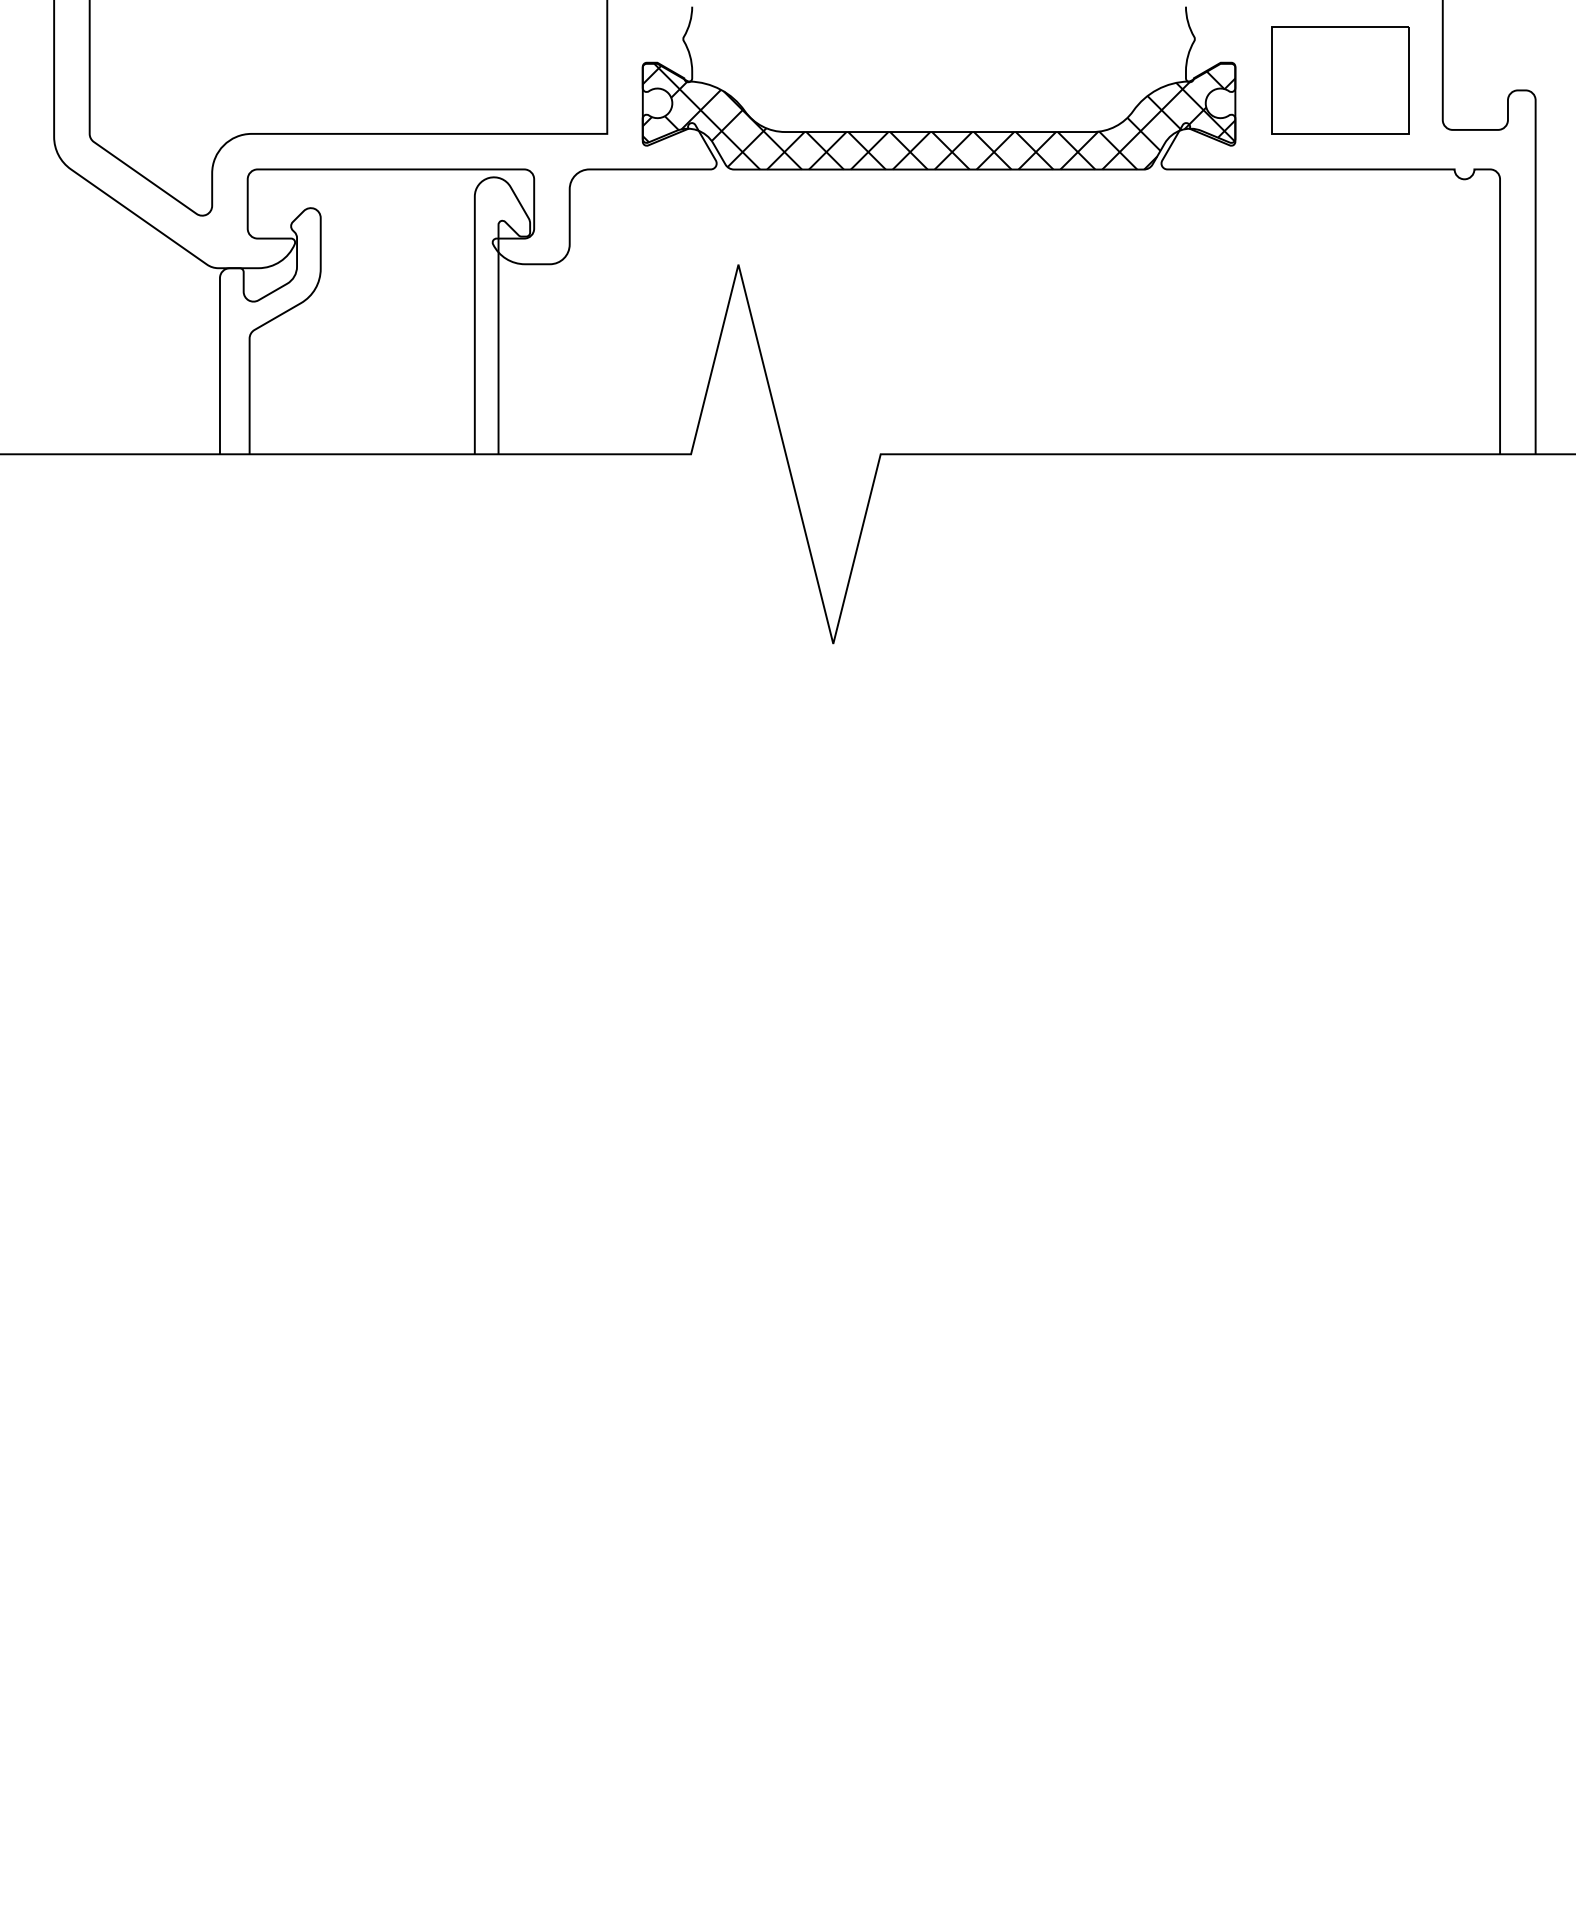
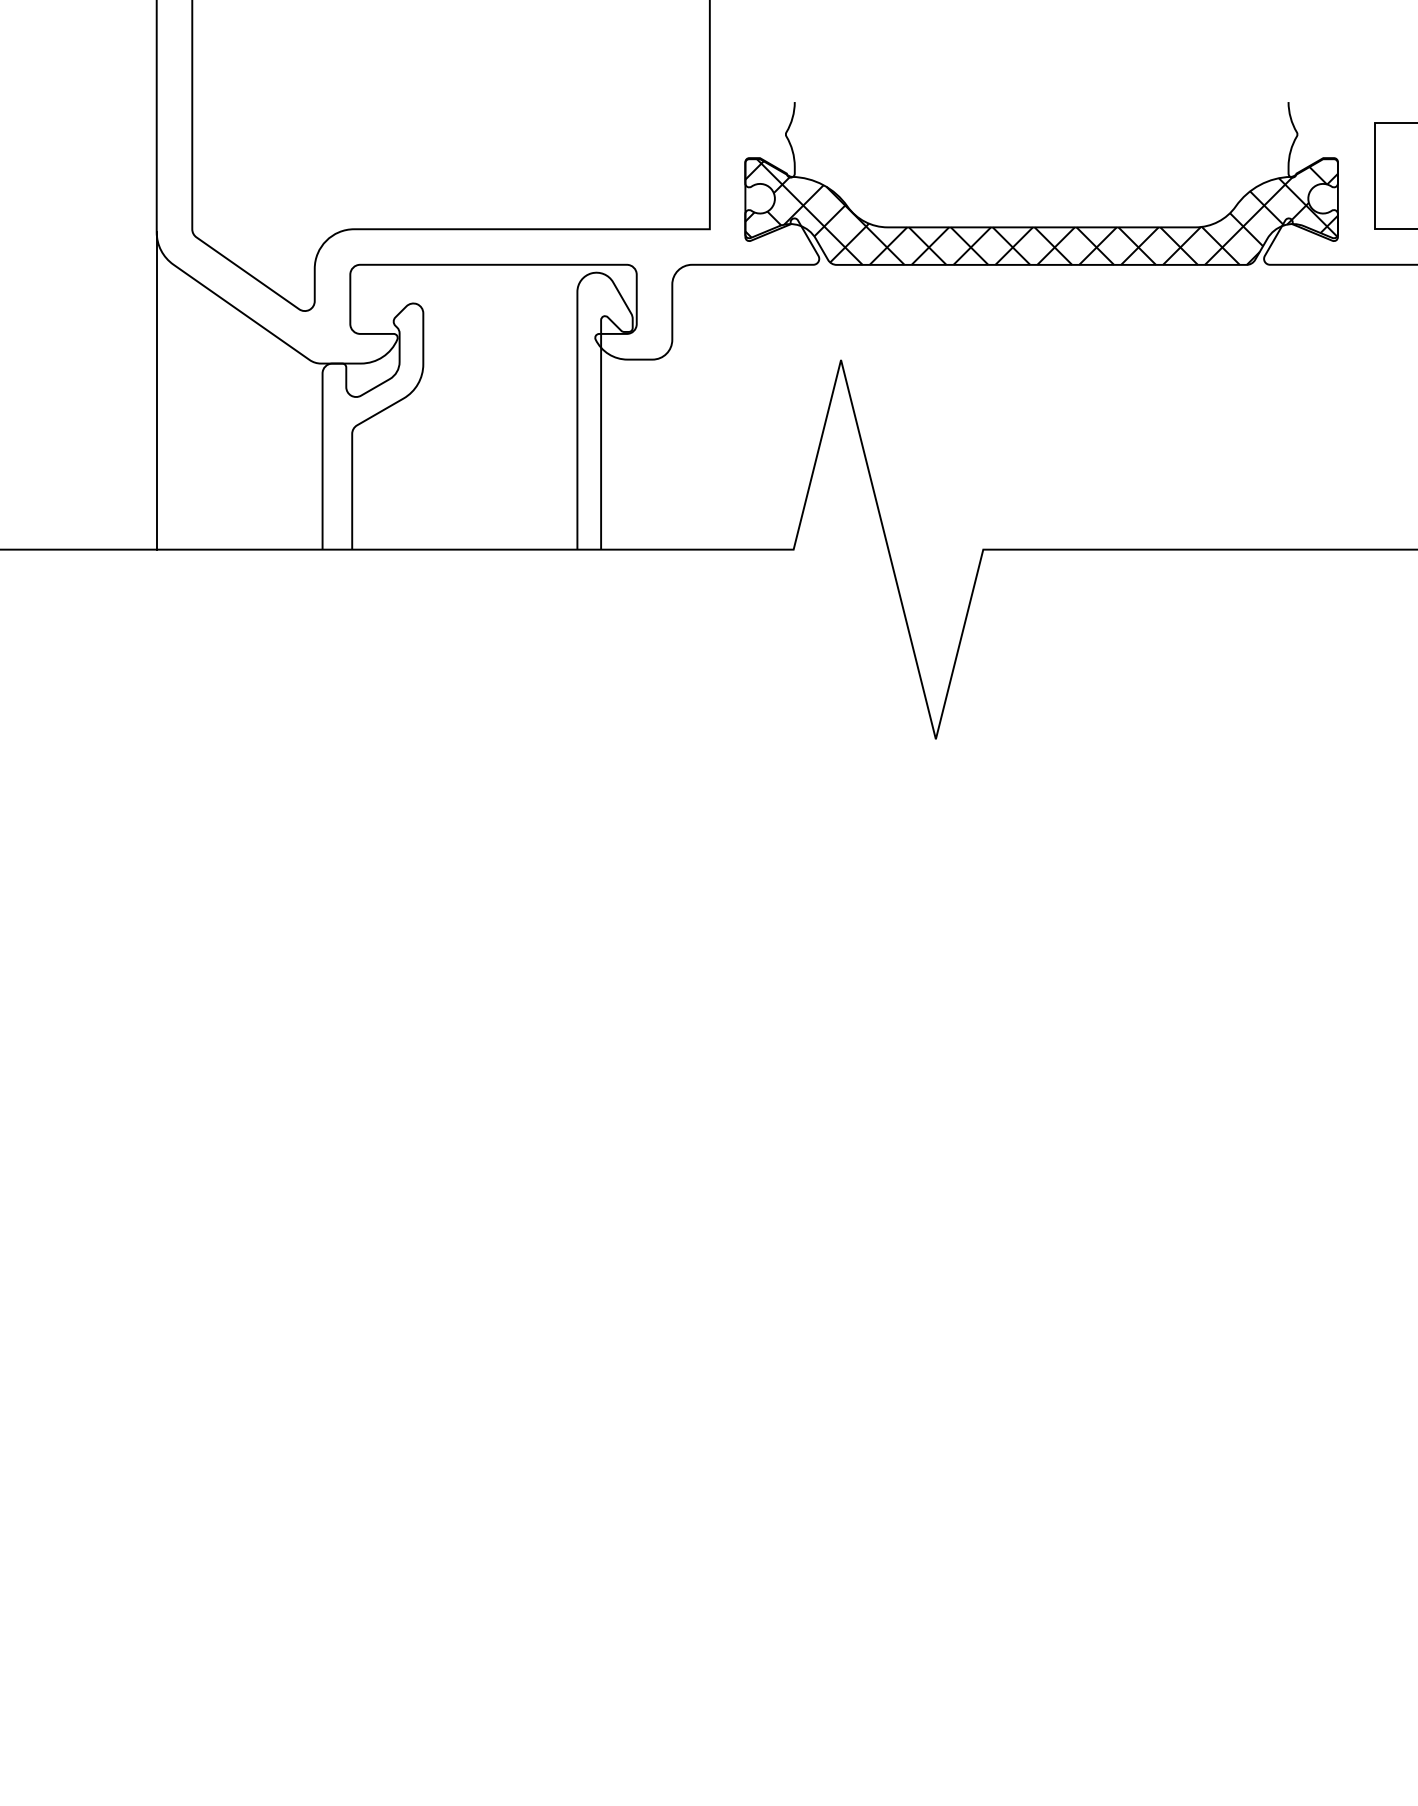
line: (54, 295) -> (157, 390), added

